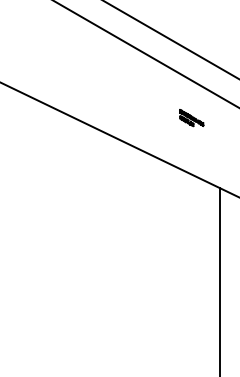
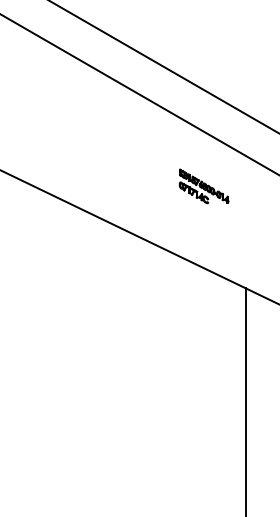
part: (191, 117) -> (203, 185), size x1.43

